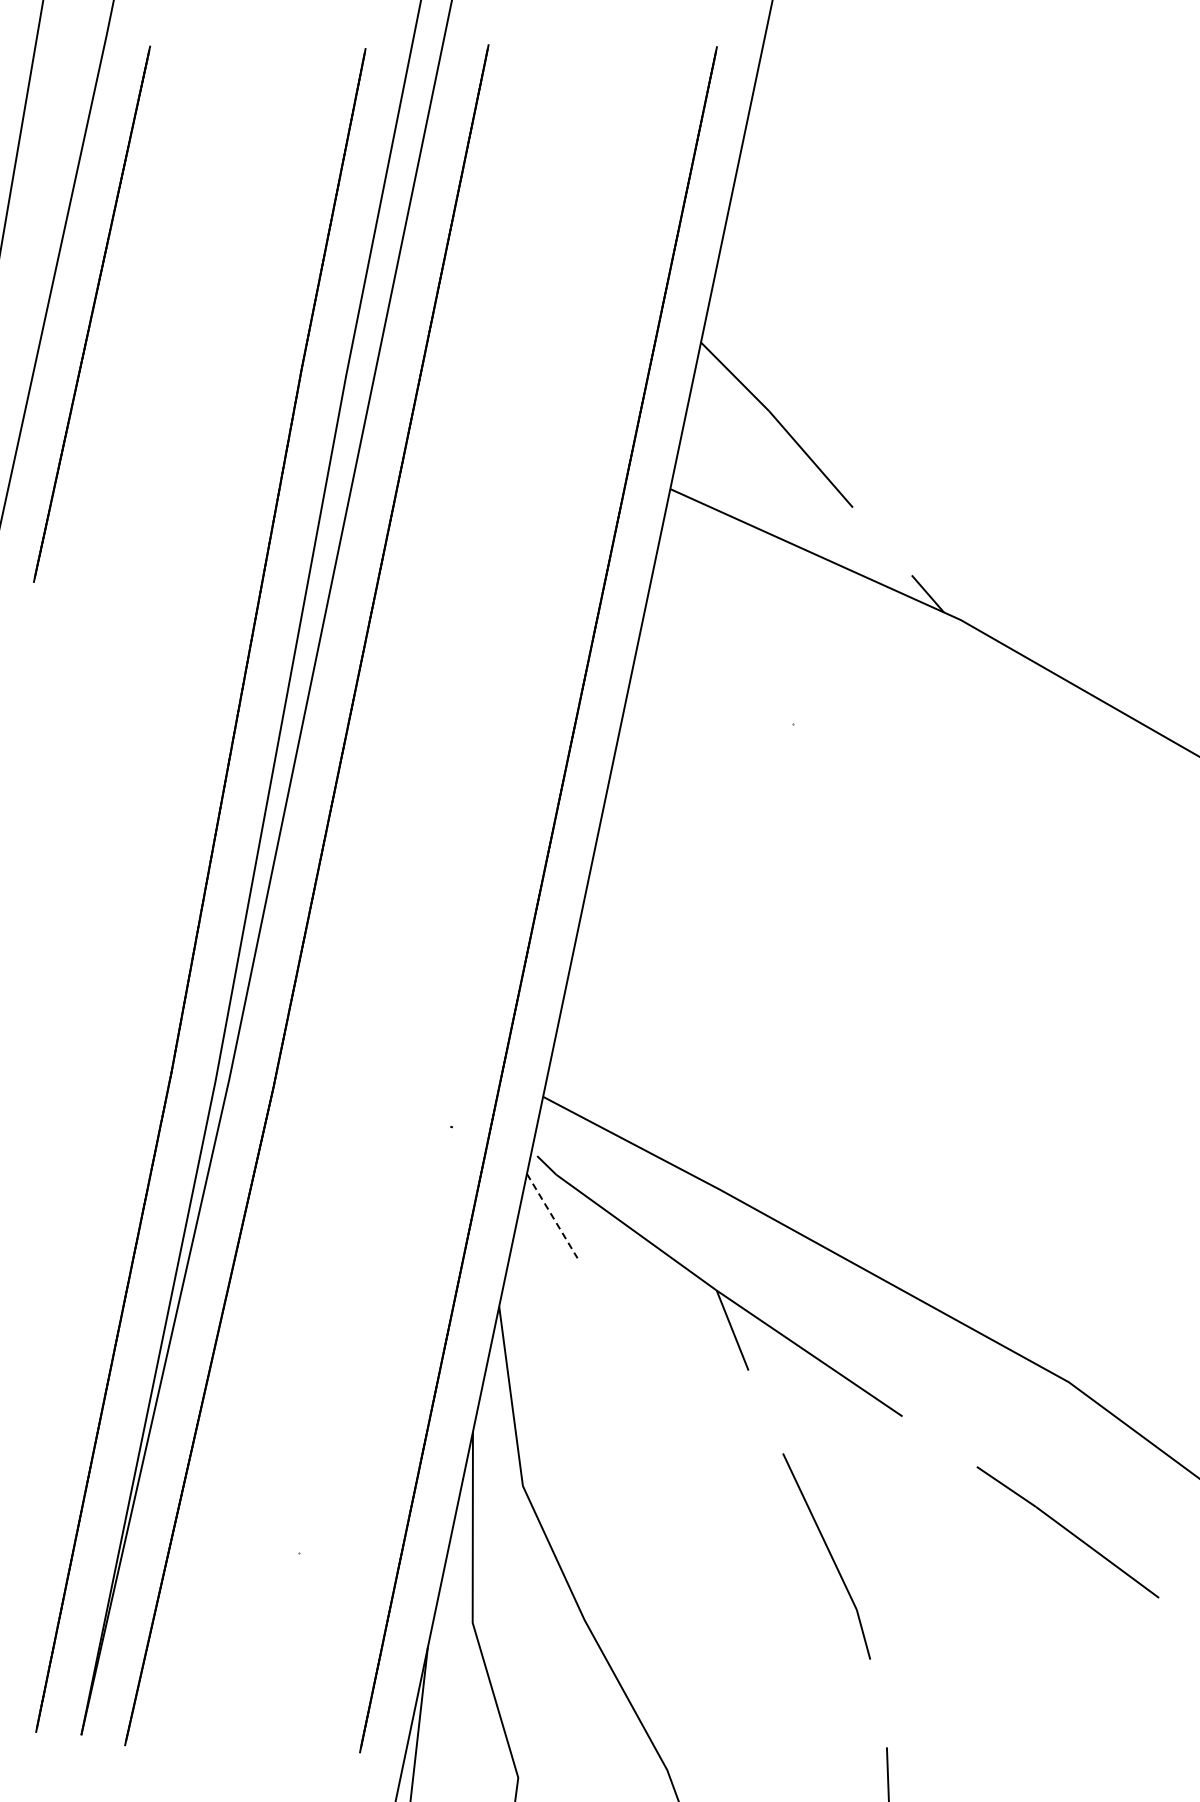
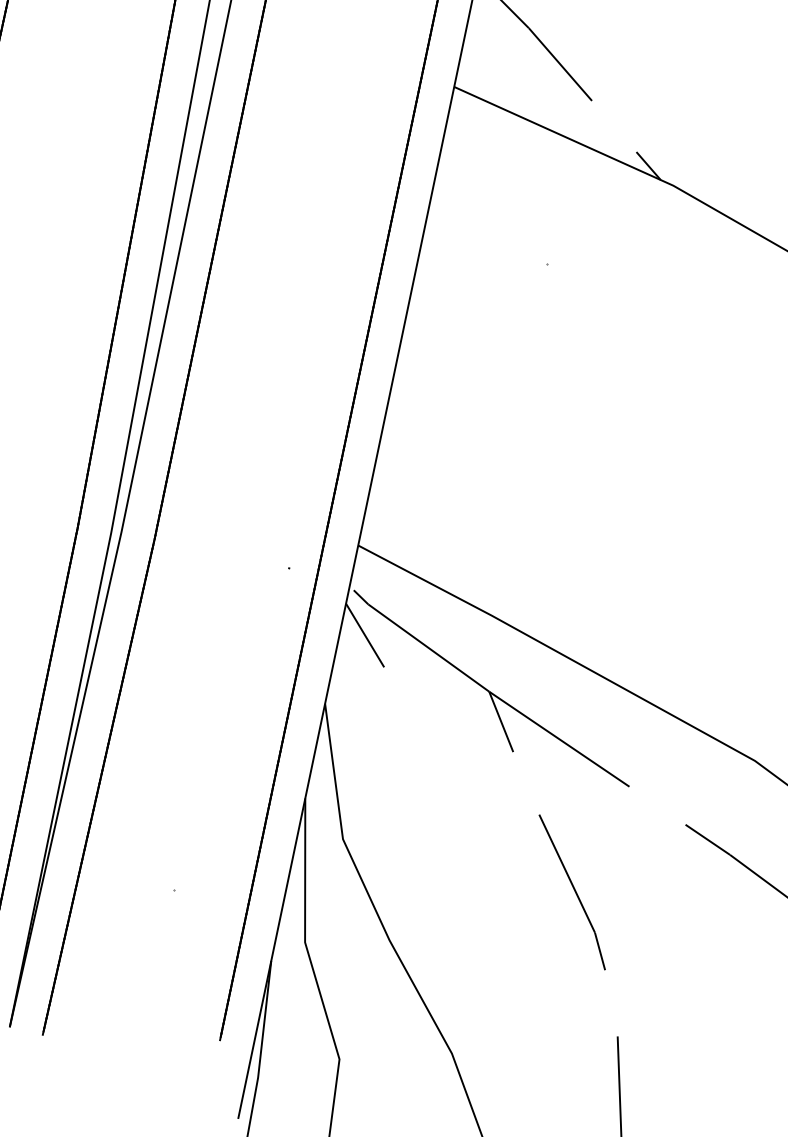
line: (552, 1216) -> (365, 635), dashed -> solid

